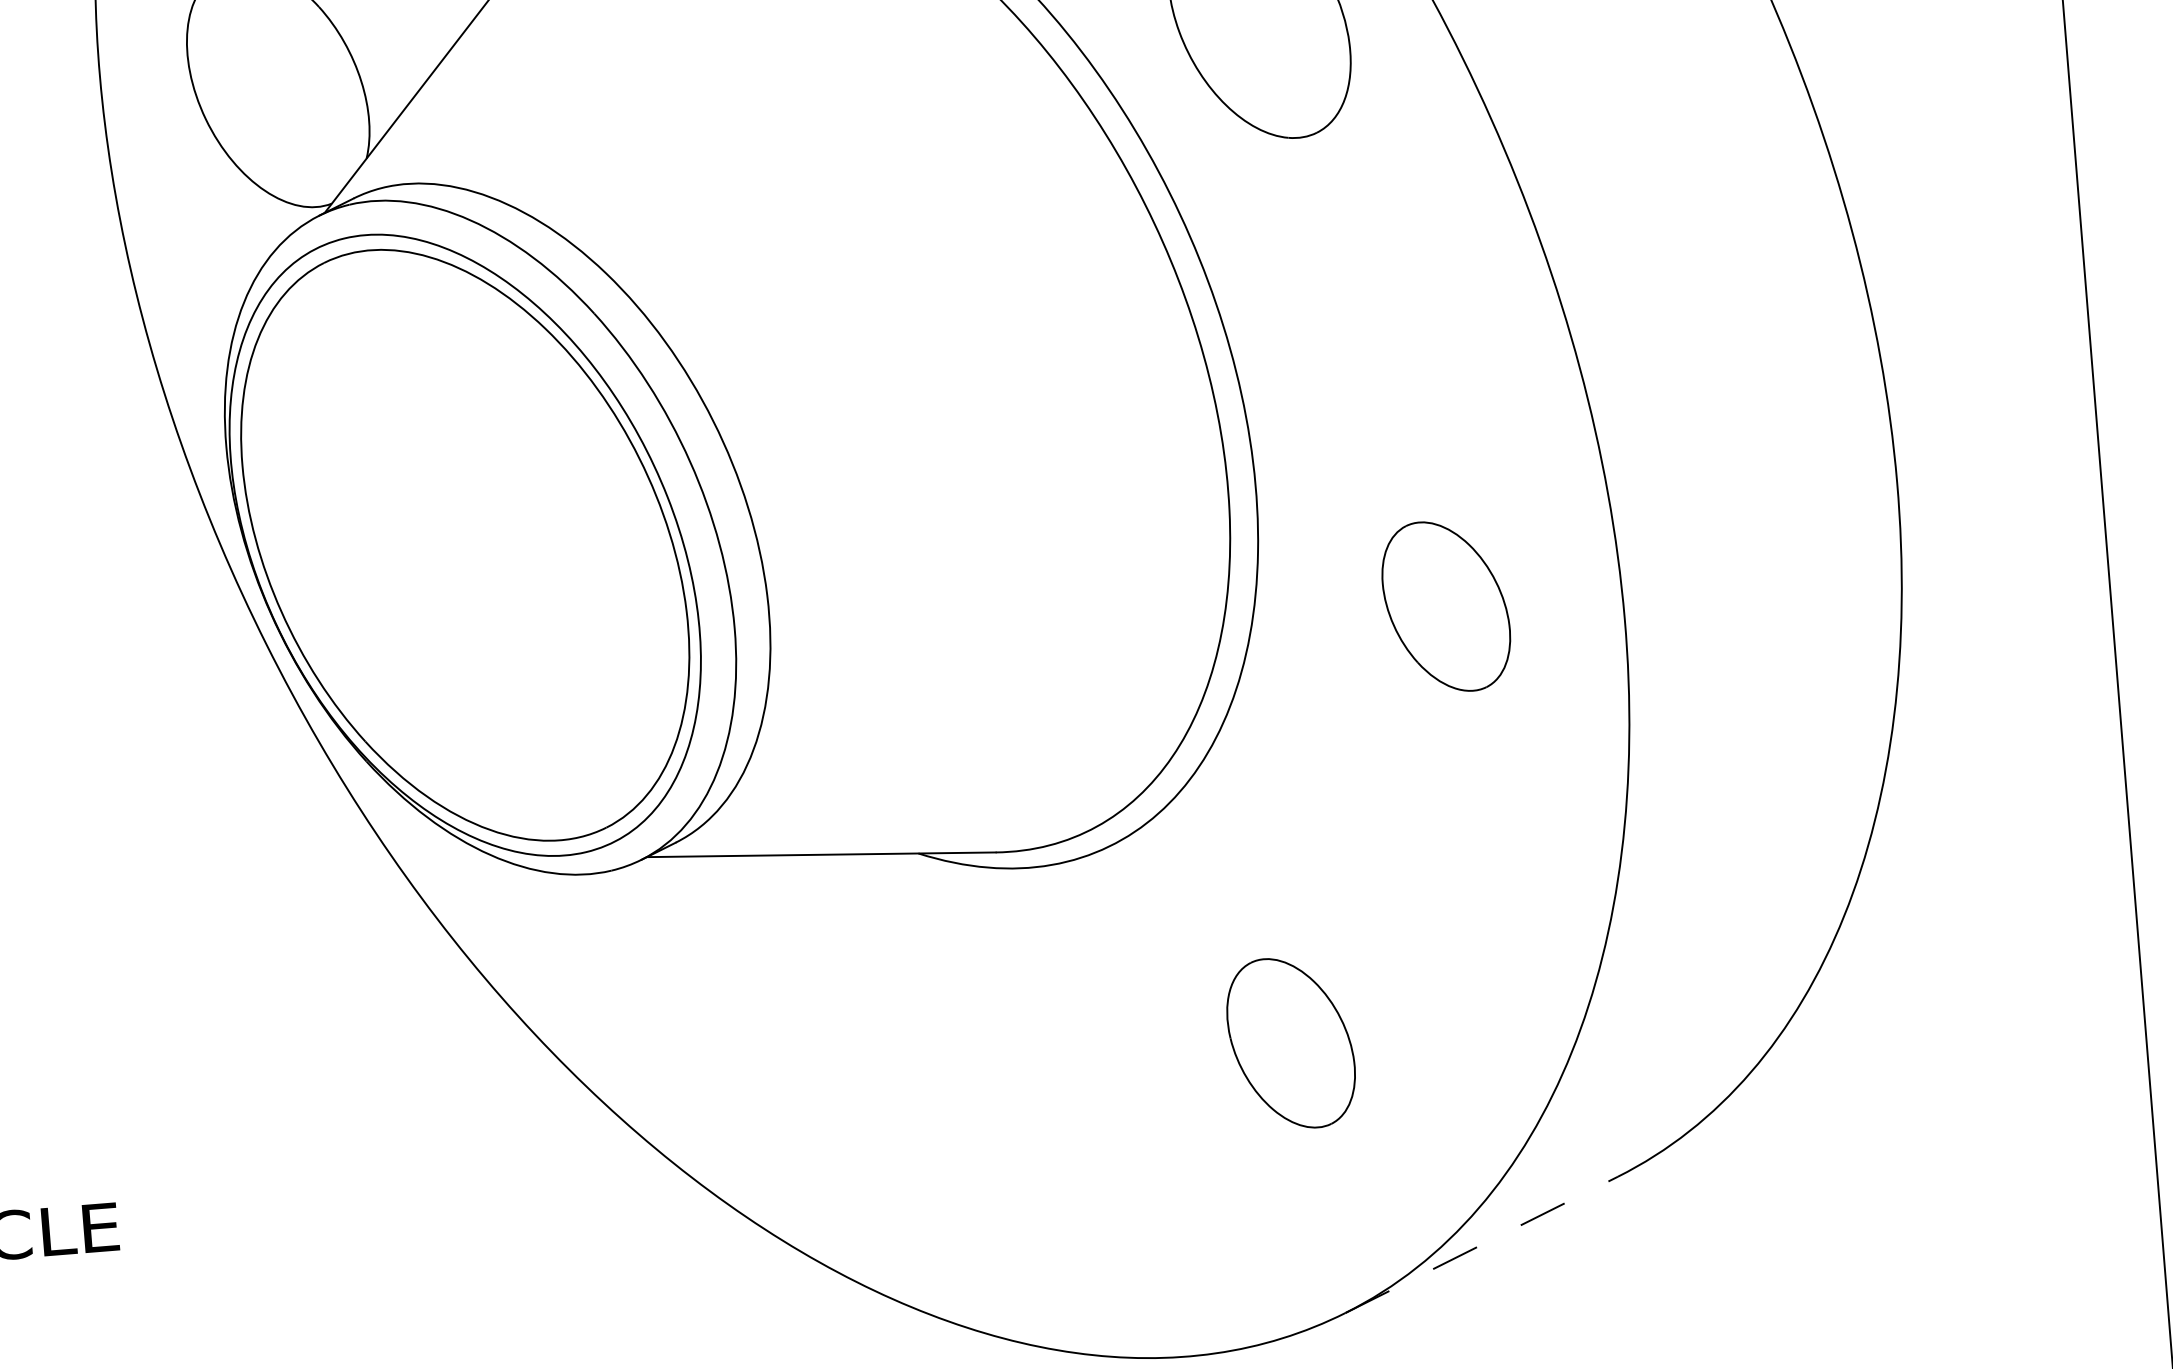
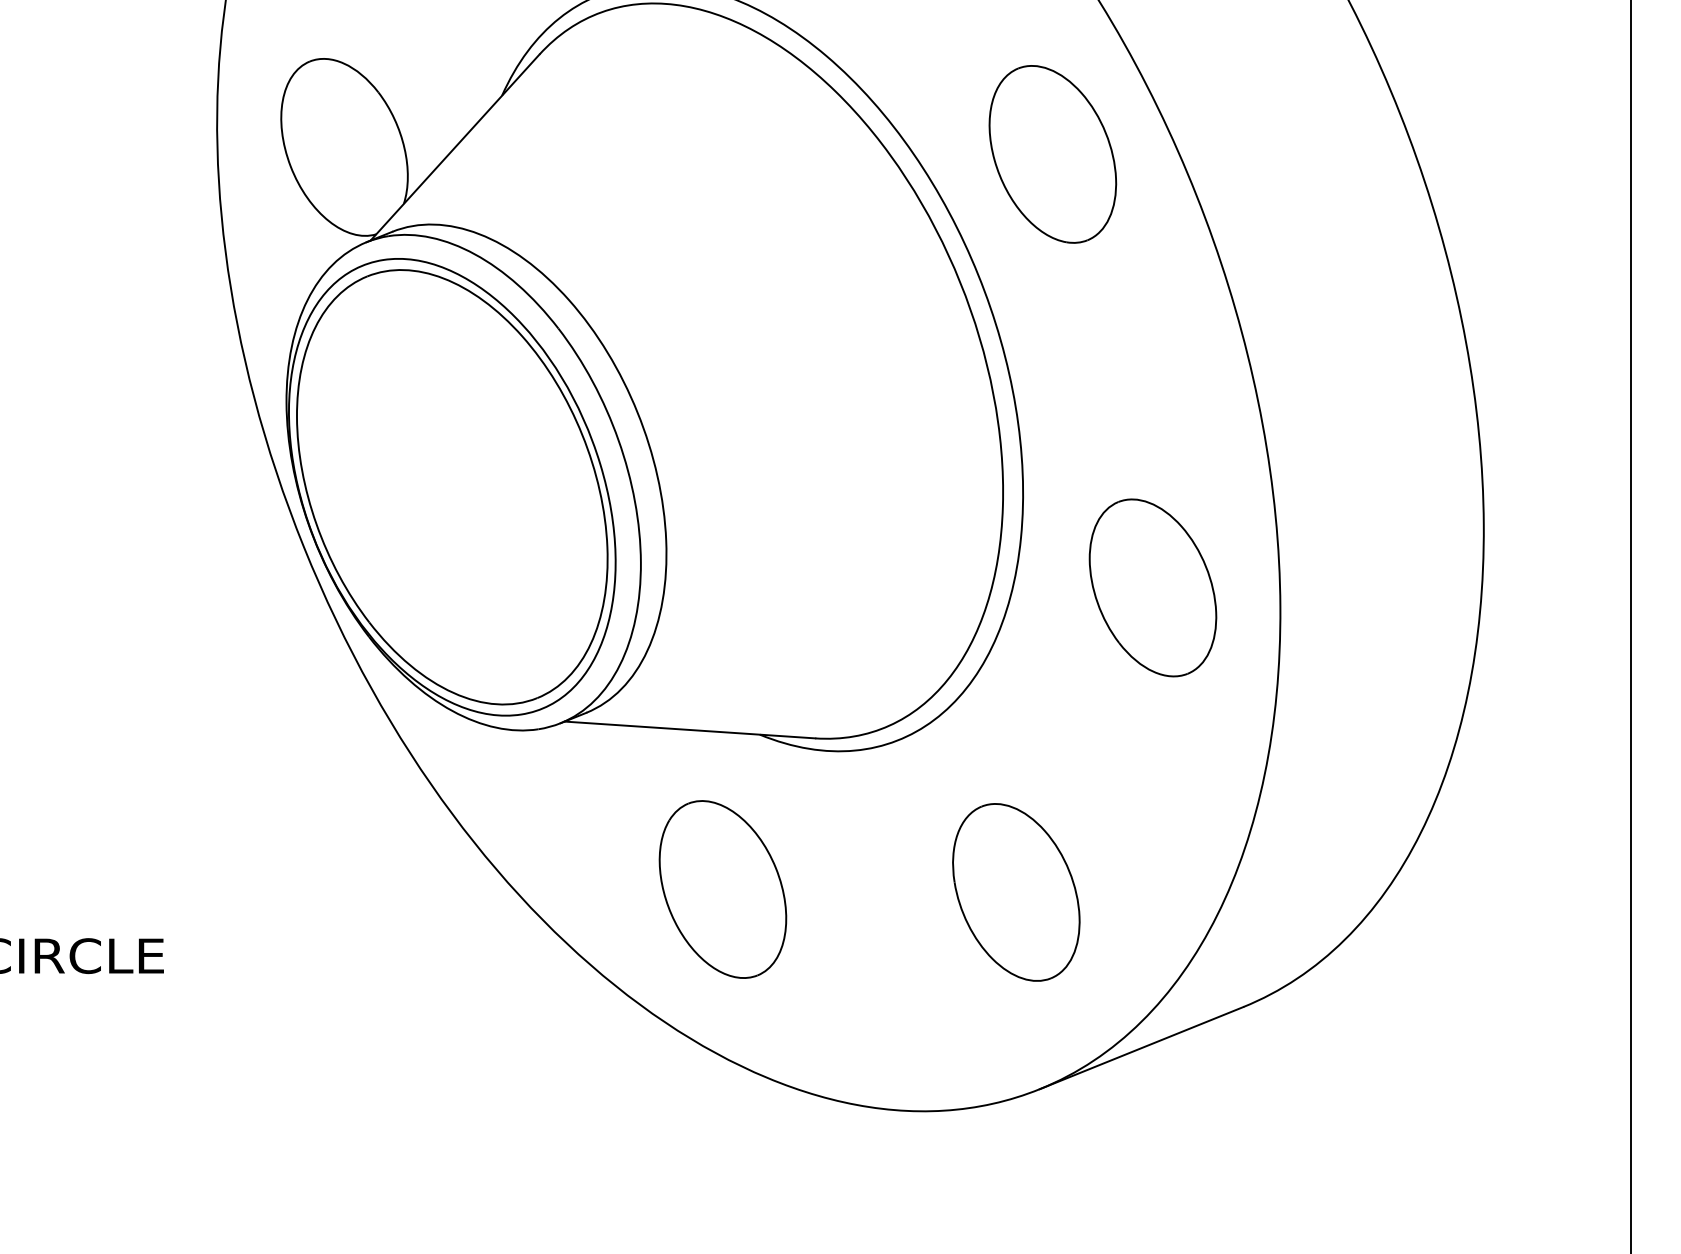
part: (1445, 606) -> (1152, 587), size x1.43
part: (1291, 1043) -> (1016, 892), size x1.43
part: (884, 1071) -> (722, 889), added
line: (1481, 1245) -> (1141, 1048), dashed -> solid

